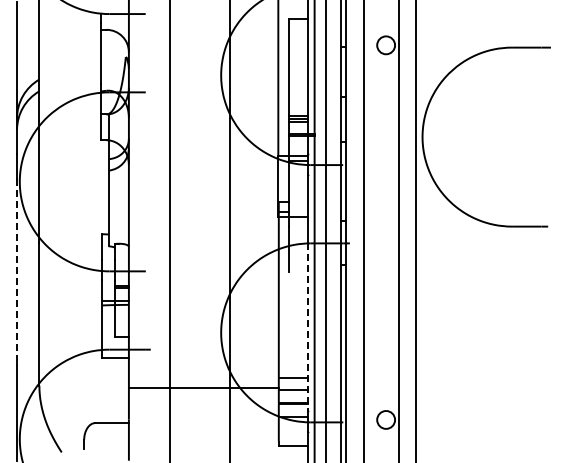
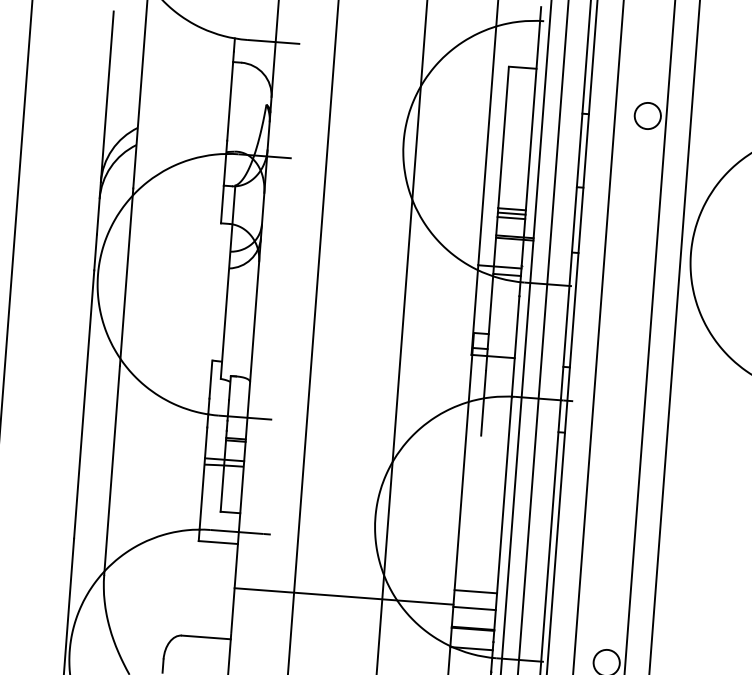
line: (17, 270) -> (84, 404), dashed -> solid
line: (307, 327) -> (502, 519), dashed -> solid

